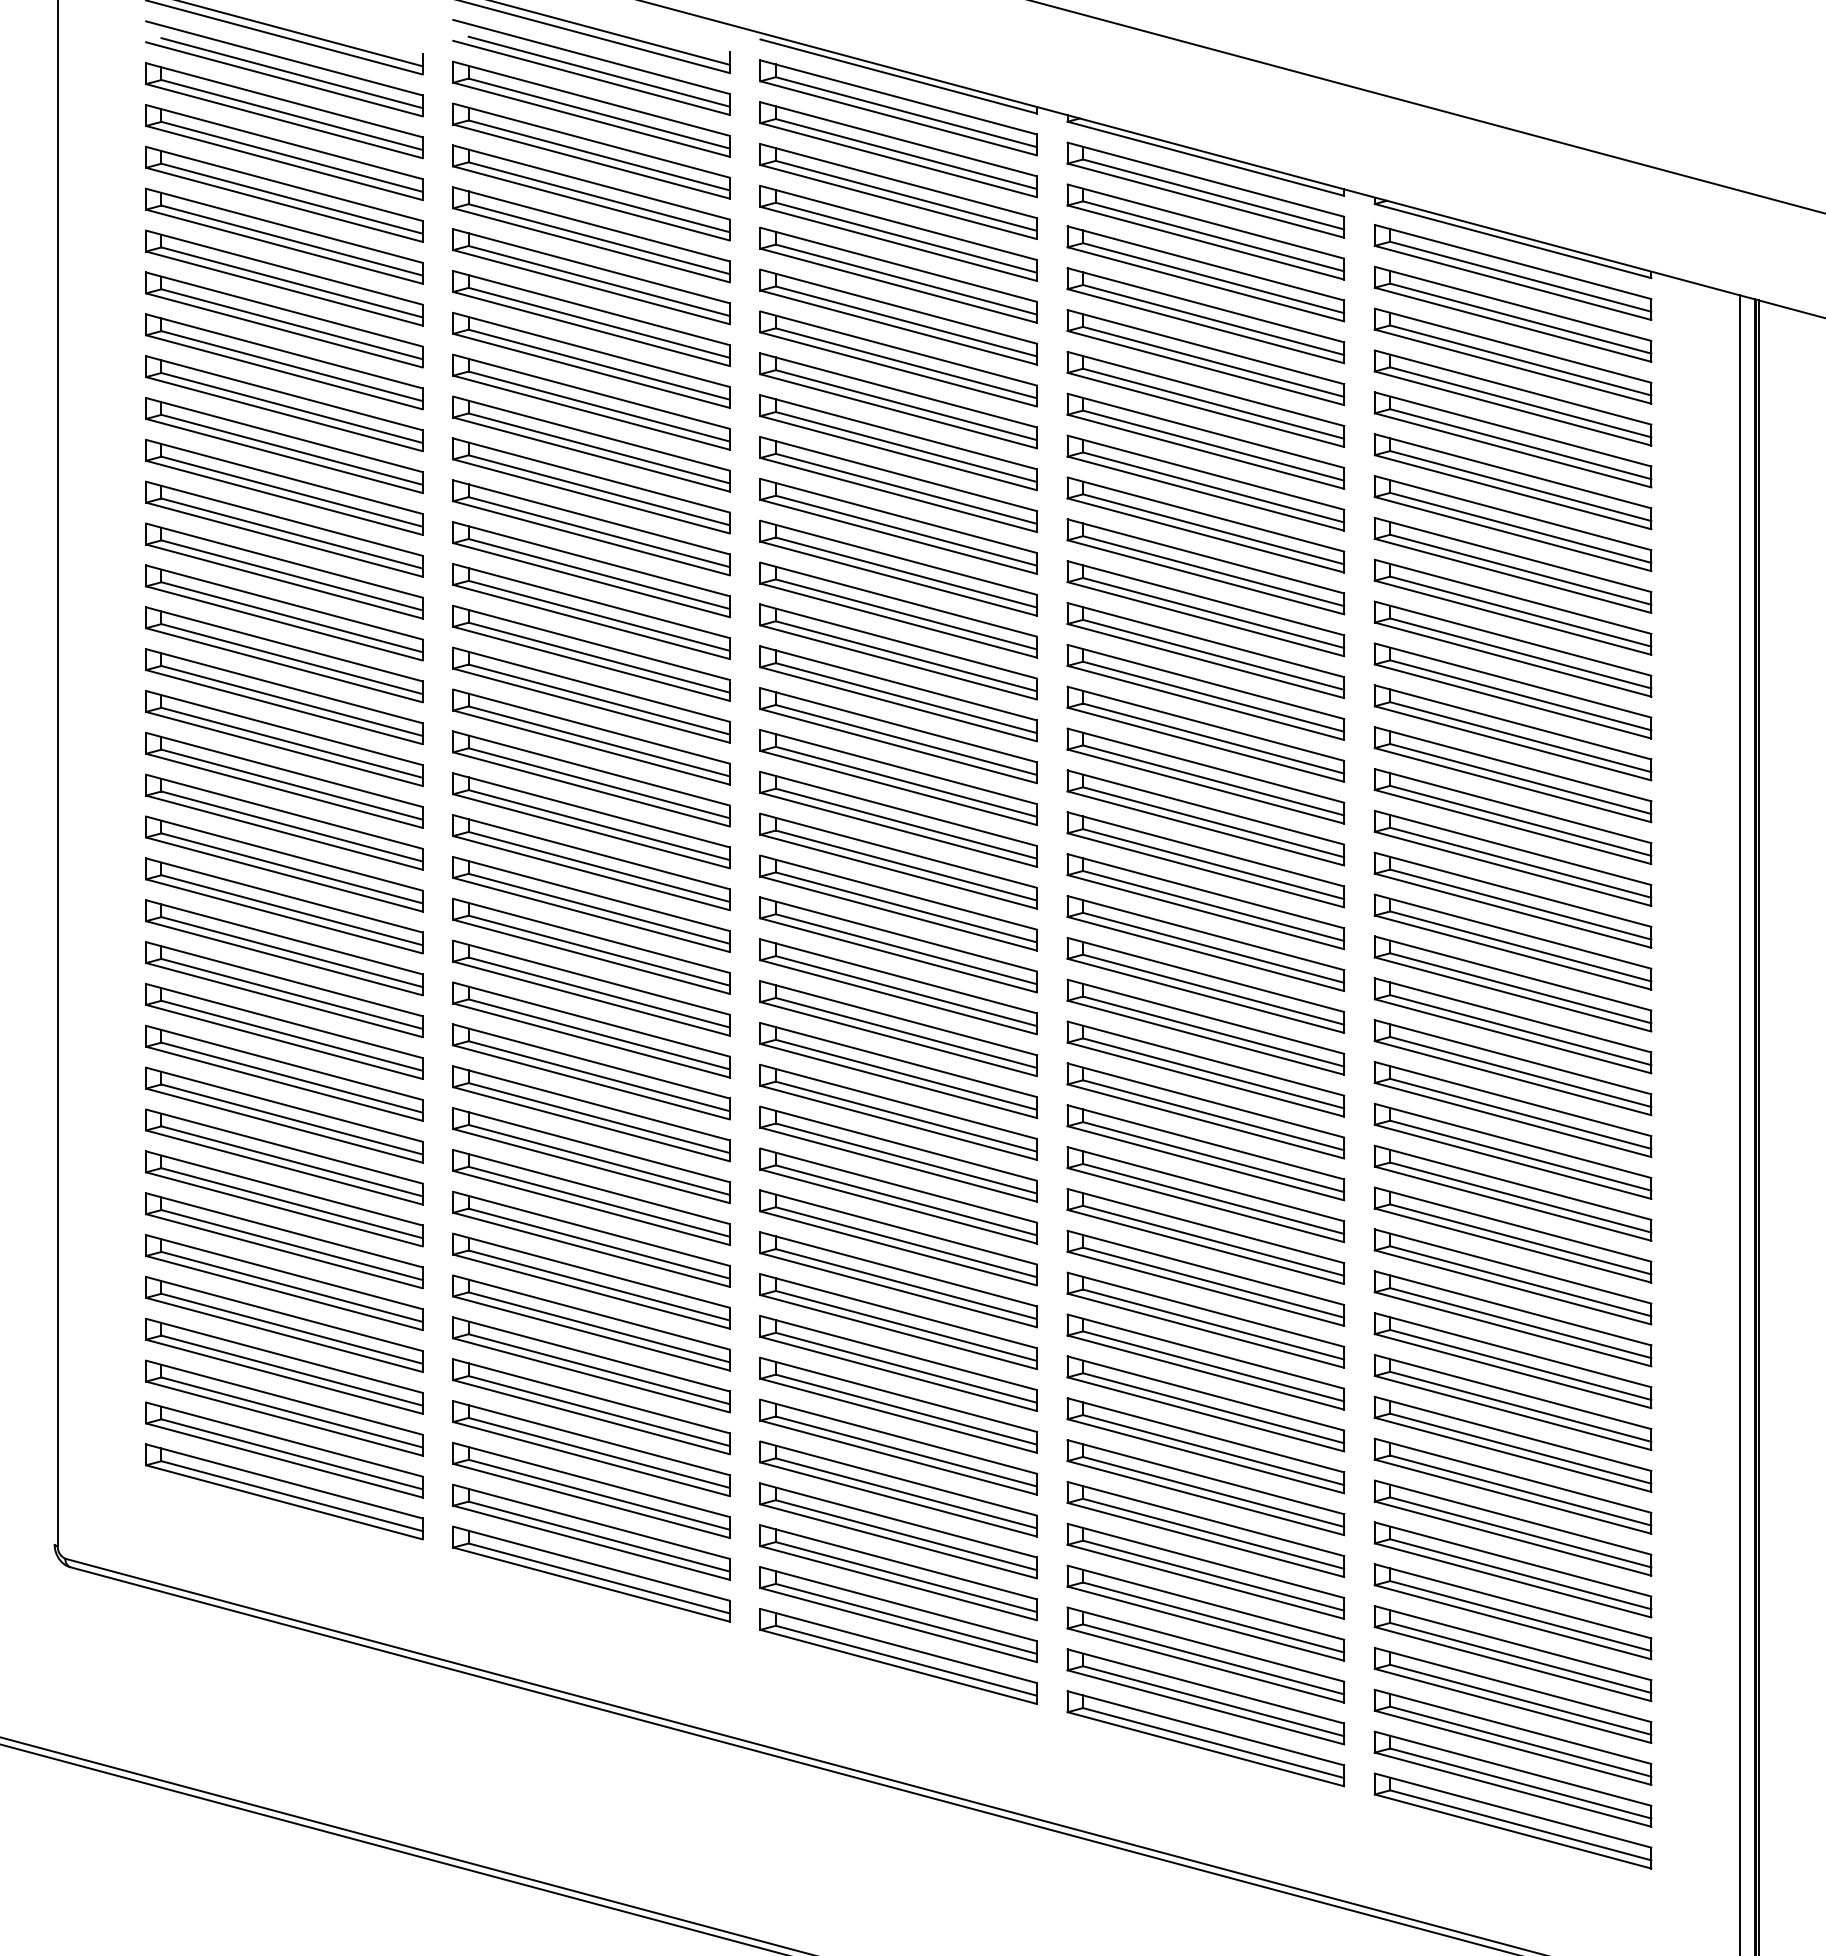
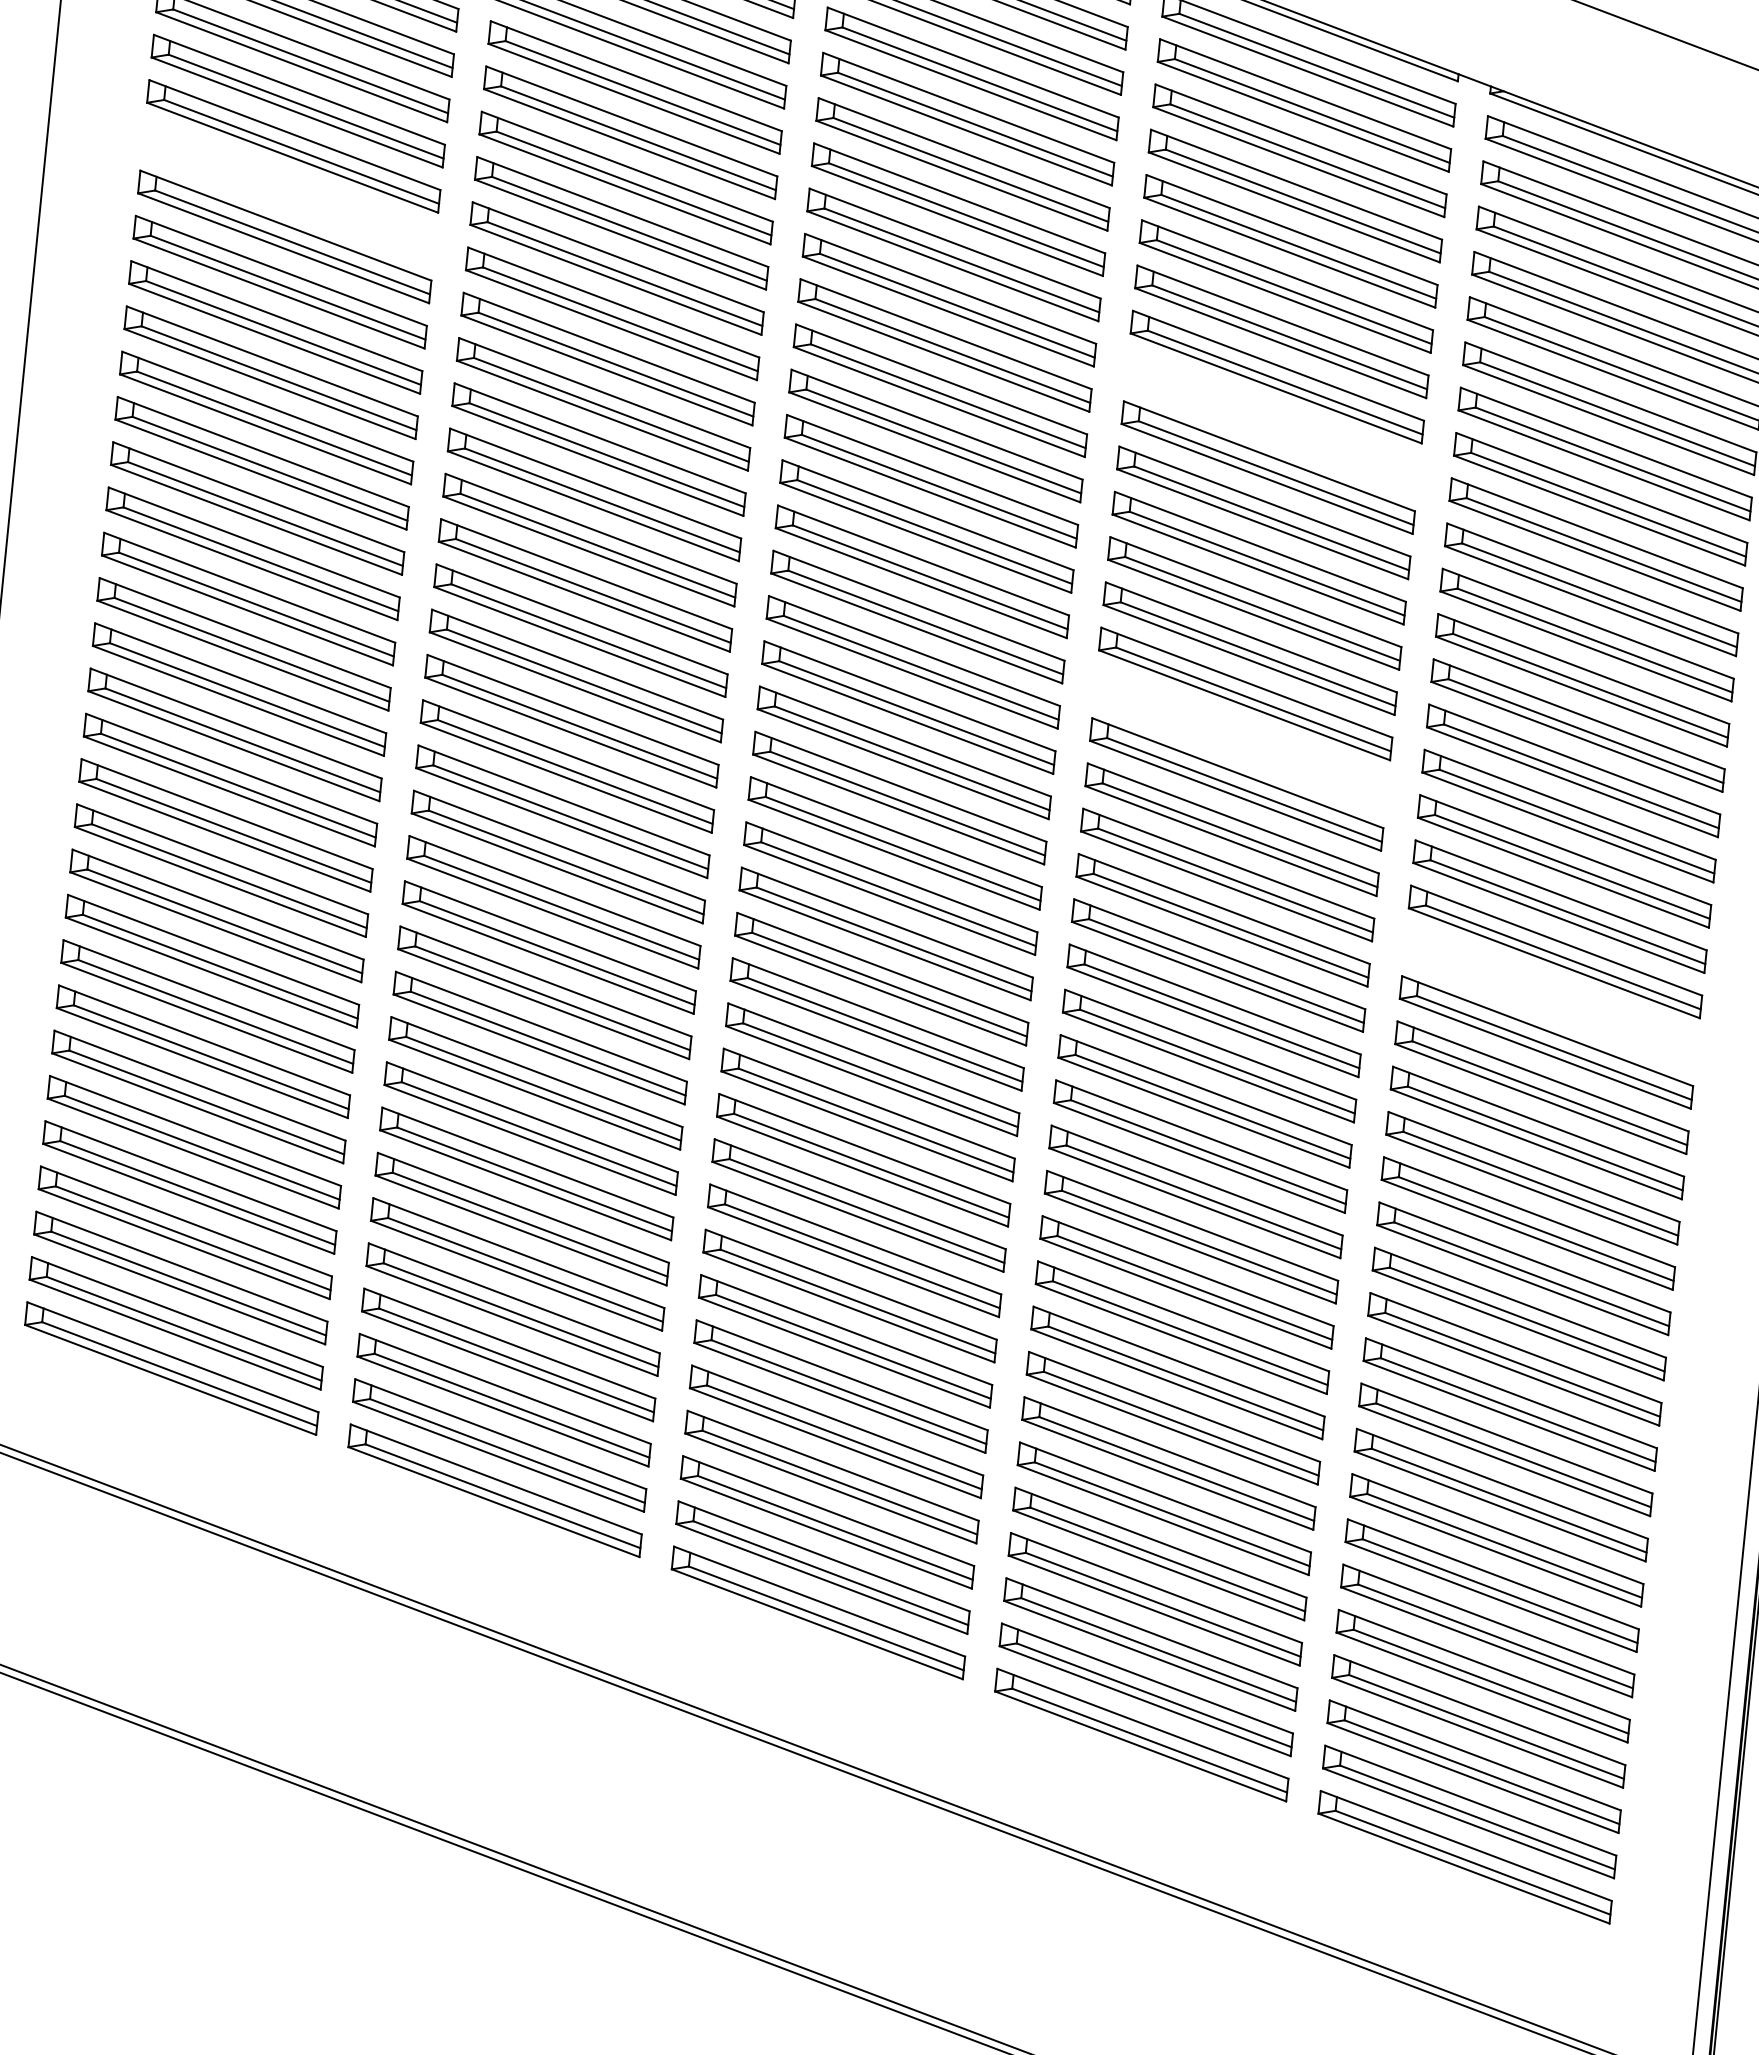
part: (284, 403) -> (289, 191), removed
part: (1205, 524) -> (1272, 421), removed
part: (1205, 817) -> (1240, 738), removed
part: (1512, 1025) -> (1550, 996), removed

